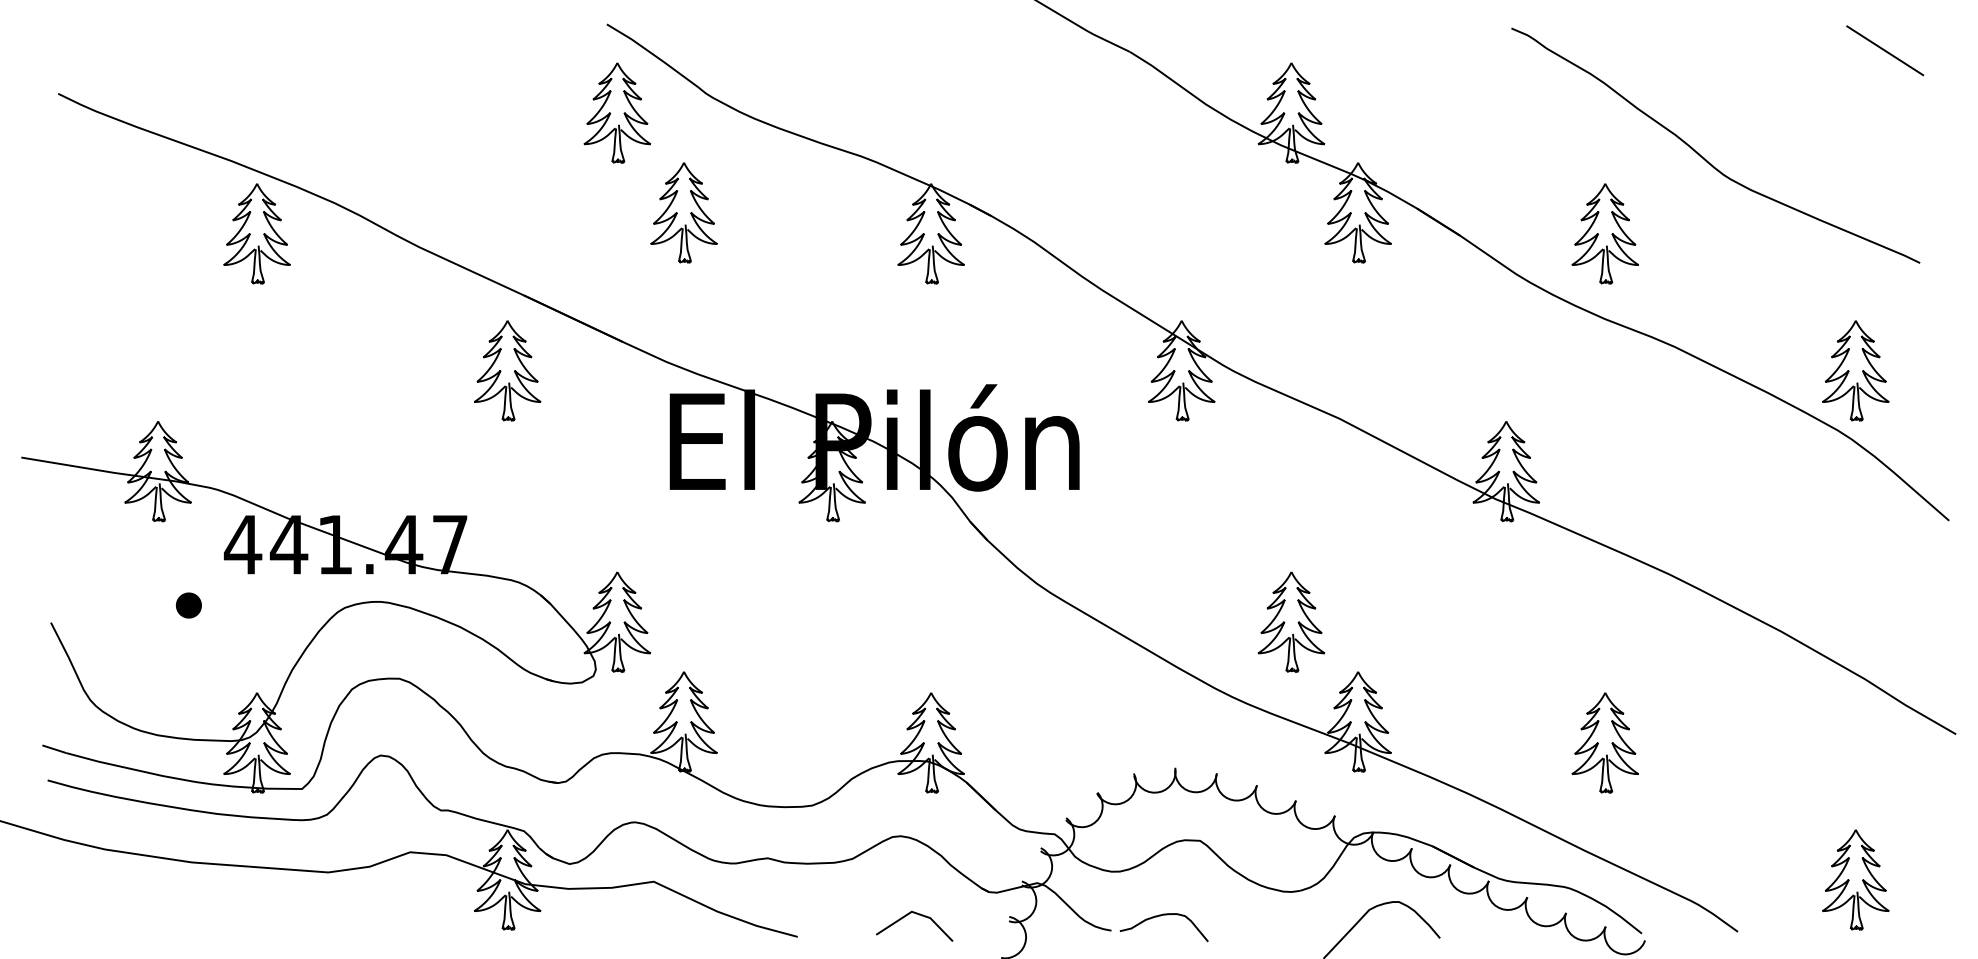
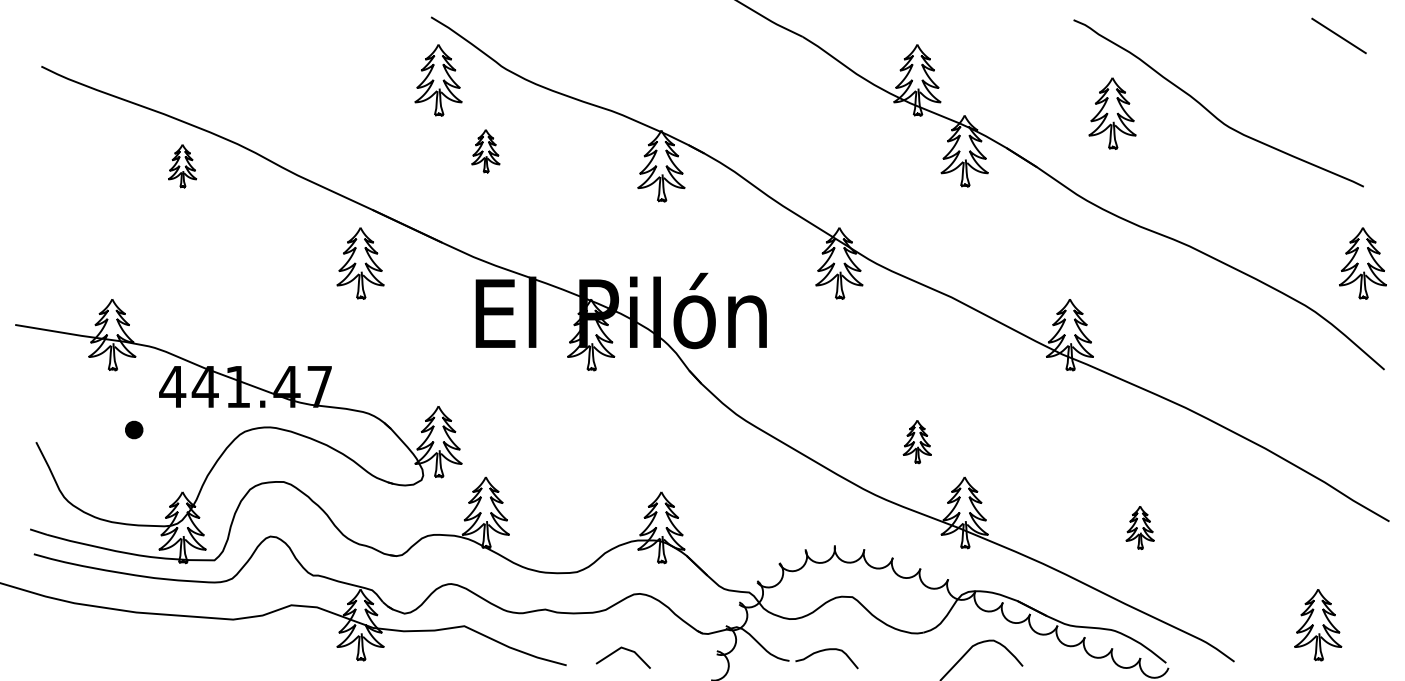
part: (683, 212) -> (485, 150), size x0.6
part: (256, 233) -> (182, 165), size x0.6
part: (1604, 233) -> (1111, 113), moved
part: (1855, 370) -> (1362, 263), moved
part: (1291, 621) -> (917, 441), size x0.6
part: (1604, 742) -> (1139, 527), size x0.6
line: (916, 914) -> (624, 649), moved

